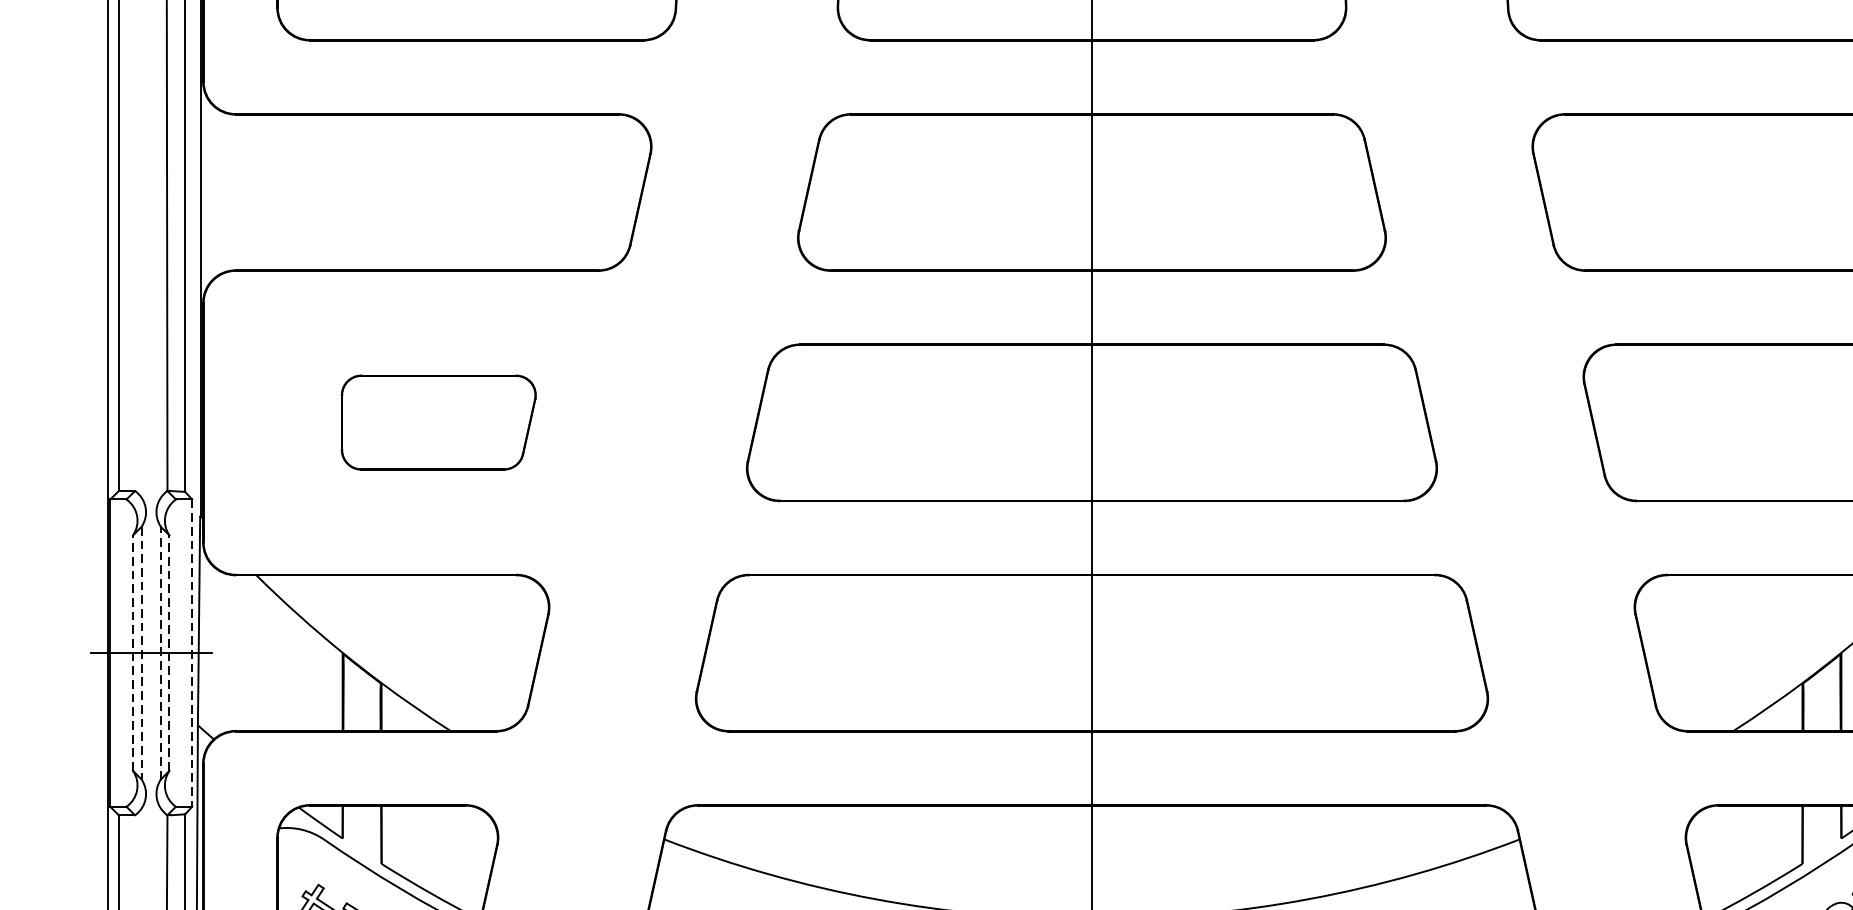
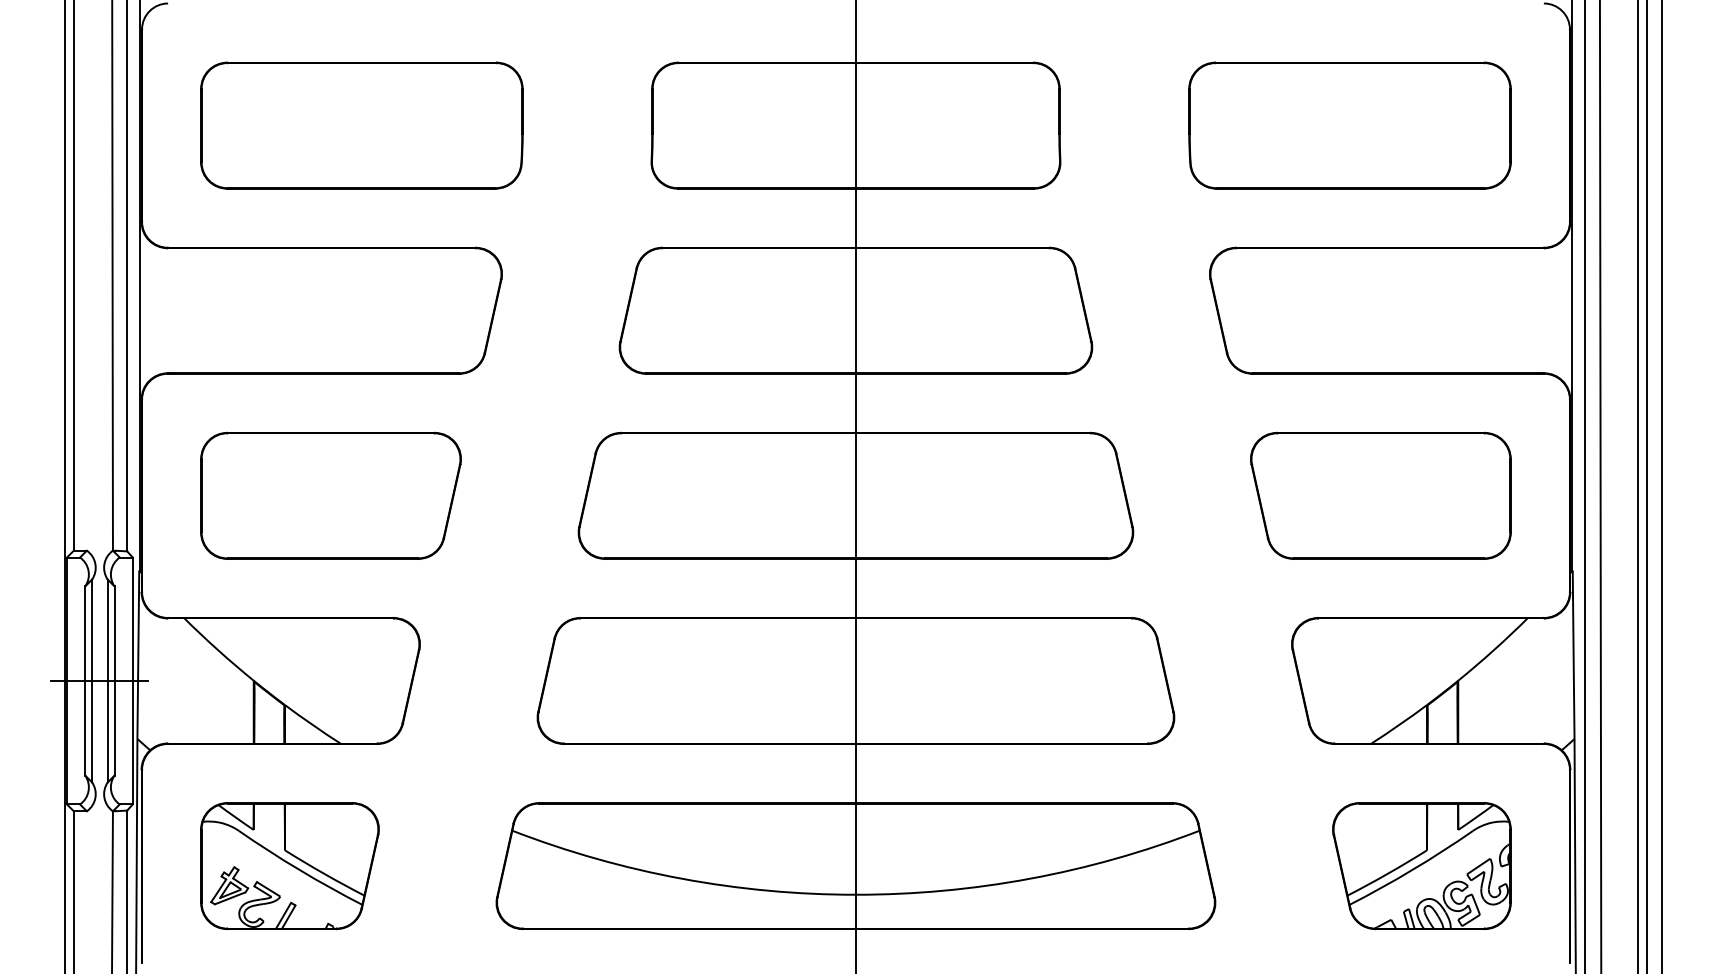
part: (438, 422) -> (330, 495), size x1.67
line: (160, 652) -> (107, 680), dashed -> solid
line: (133, 653) -> (85, 681), dashed -> solid
line: (142, 653) -> (92, 681), dashed -> solid
line: (169, 653) -> (114, 681), dashed -> solid
line: (191, 653) -> (132, 681), dashed -> solid

